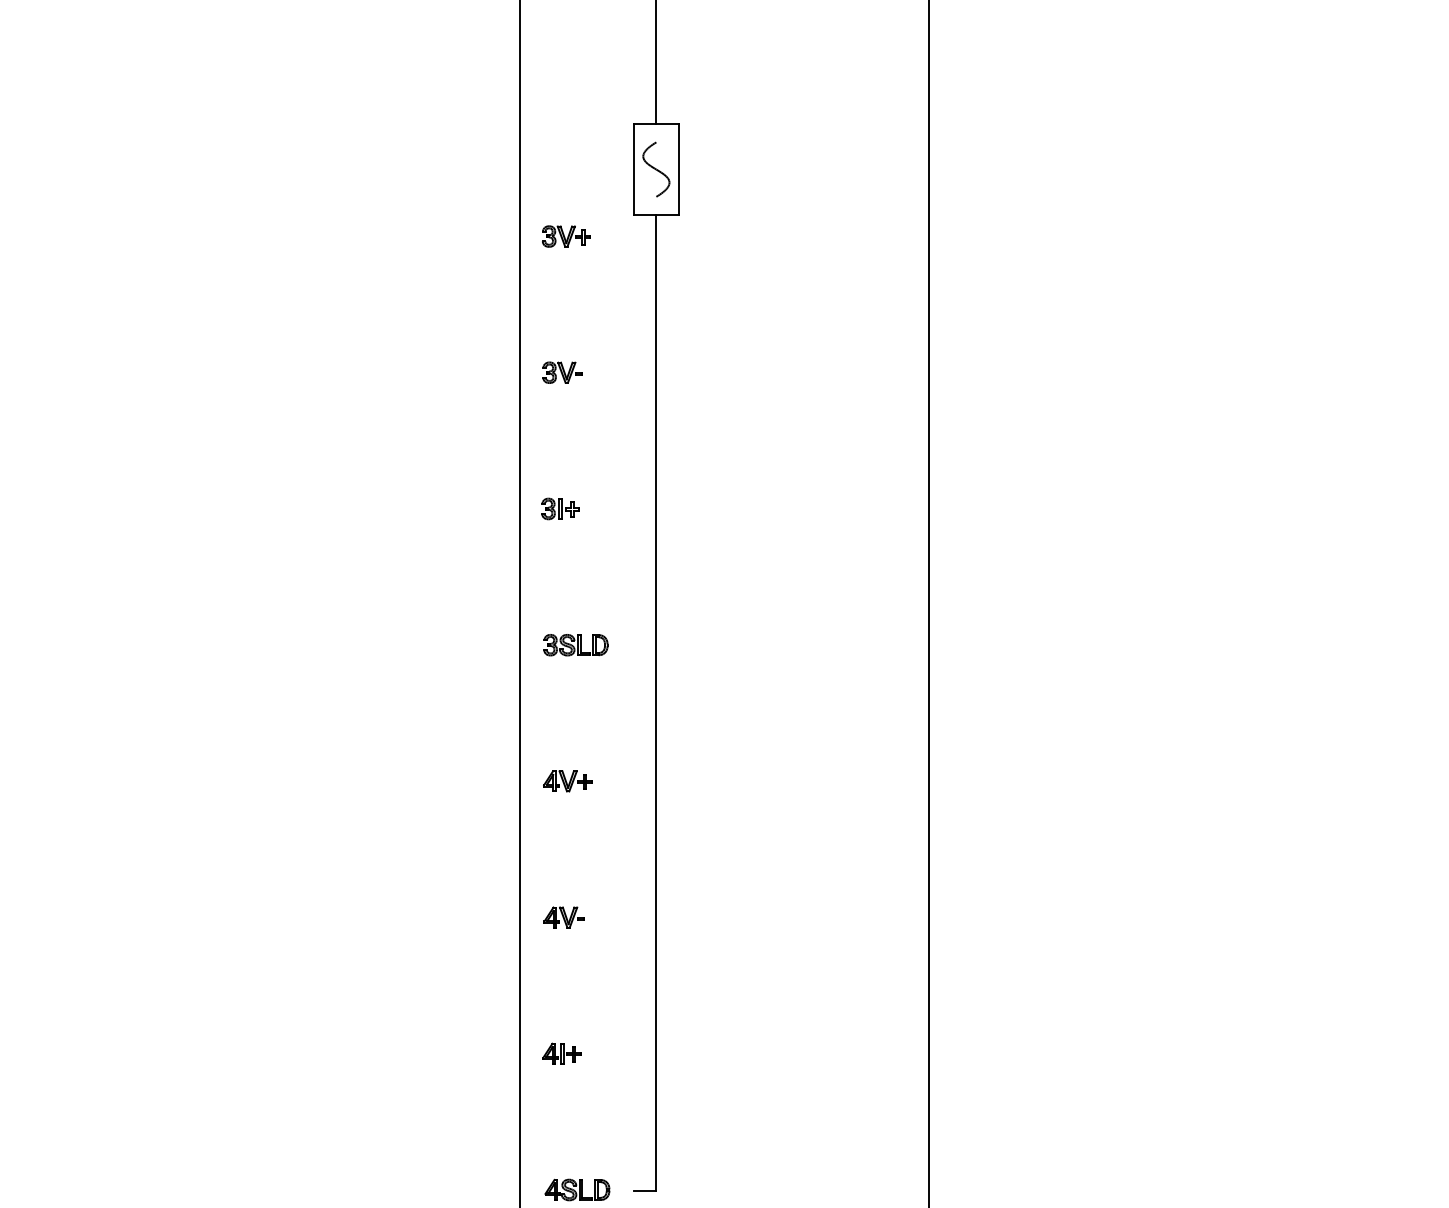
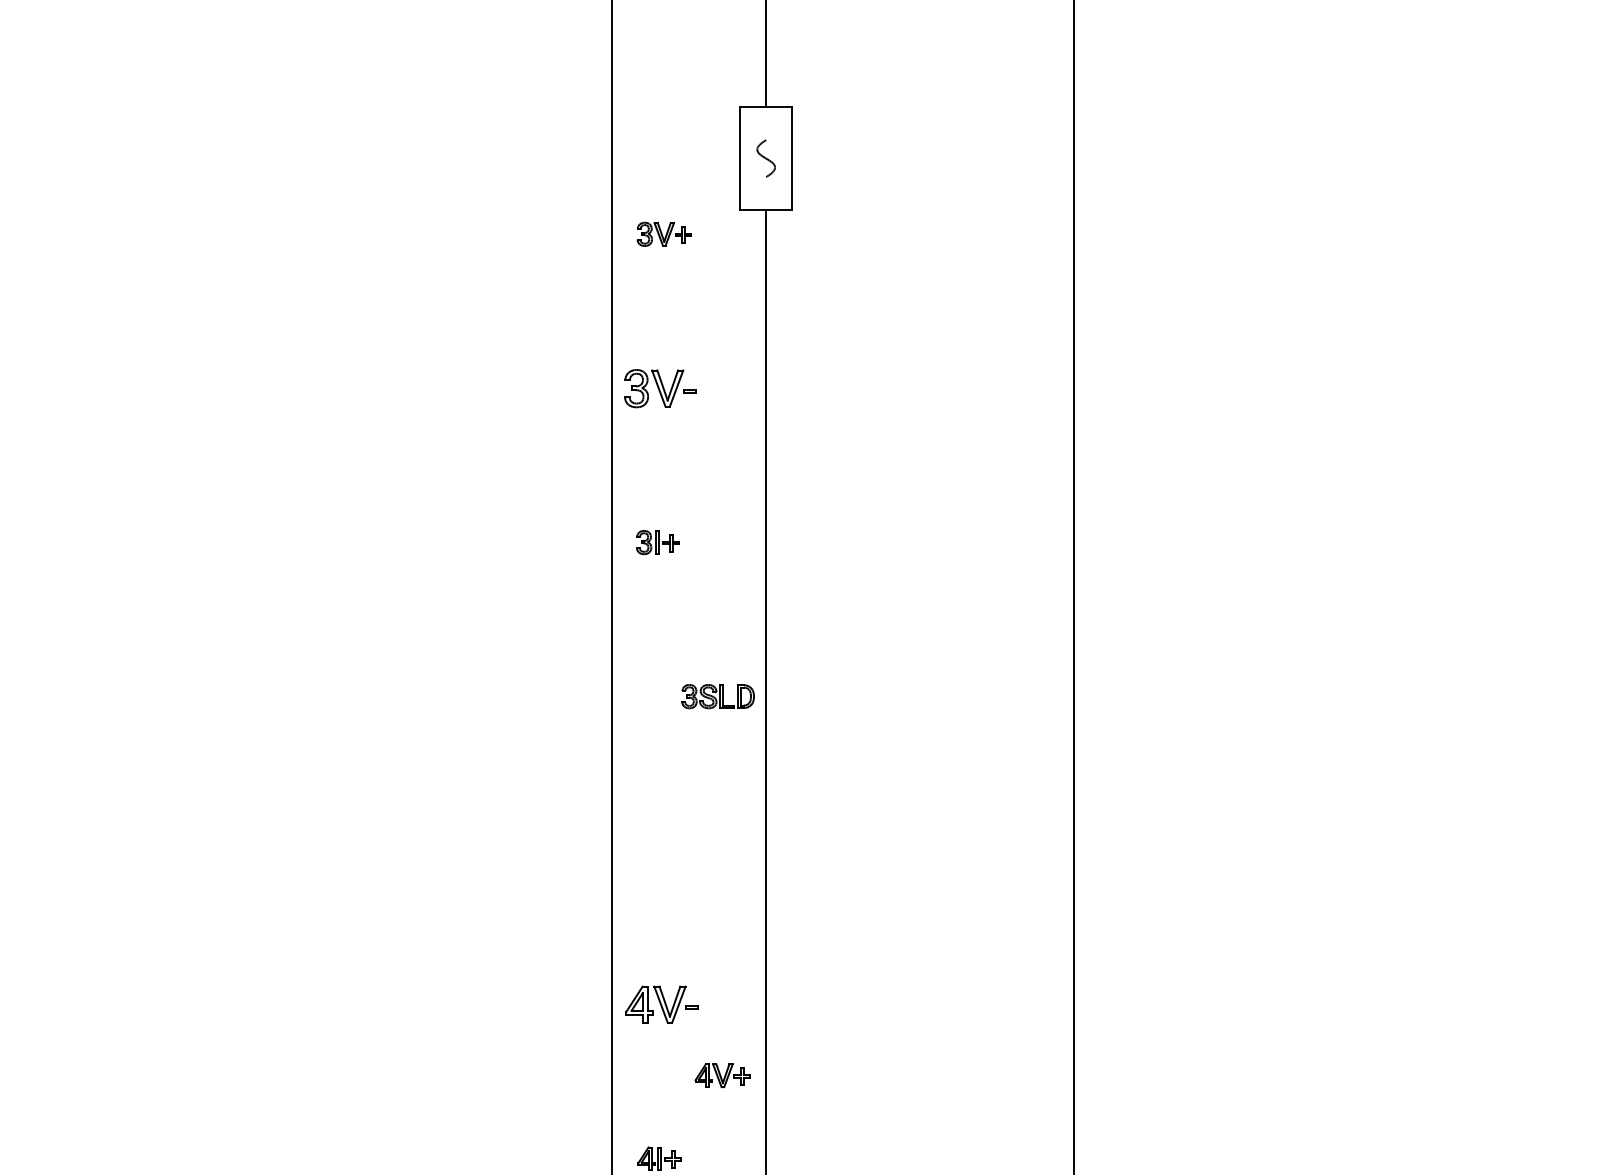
part: (656, 169) -> (766, 158), size x0.6
part: (562, 372) -> (659, 388), size x1.6
part: (575, 645) -> (717, 696), moved
part: (567, 781) -> (722, 1075), moved
part: (563, 917) -> (661, 1004), size x1.6

